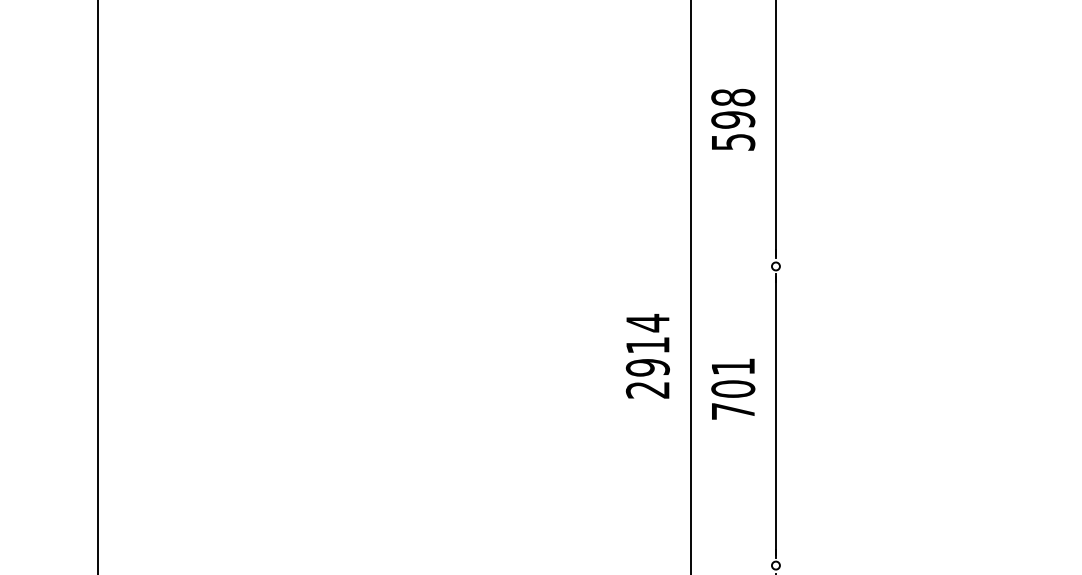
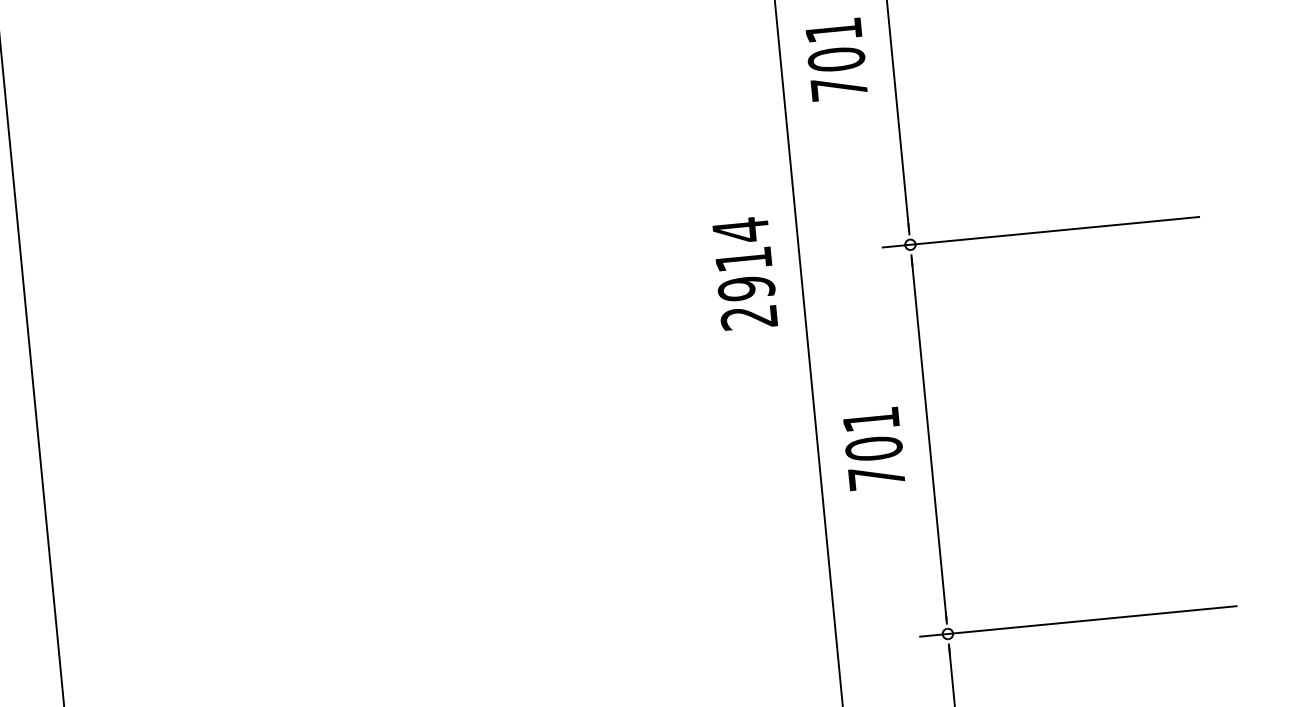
text: (733, 119) -> (836, 58), 598 -> 701
line: (875, 266) -> (1039, 232), added
text: (647, 356) -> (744, 273), moved
text: (733, 388) -> (874, 447), moved
line: (875, 565) -> (1077, 621), added

